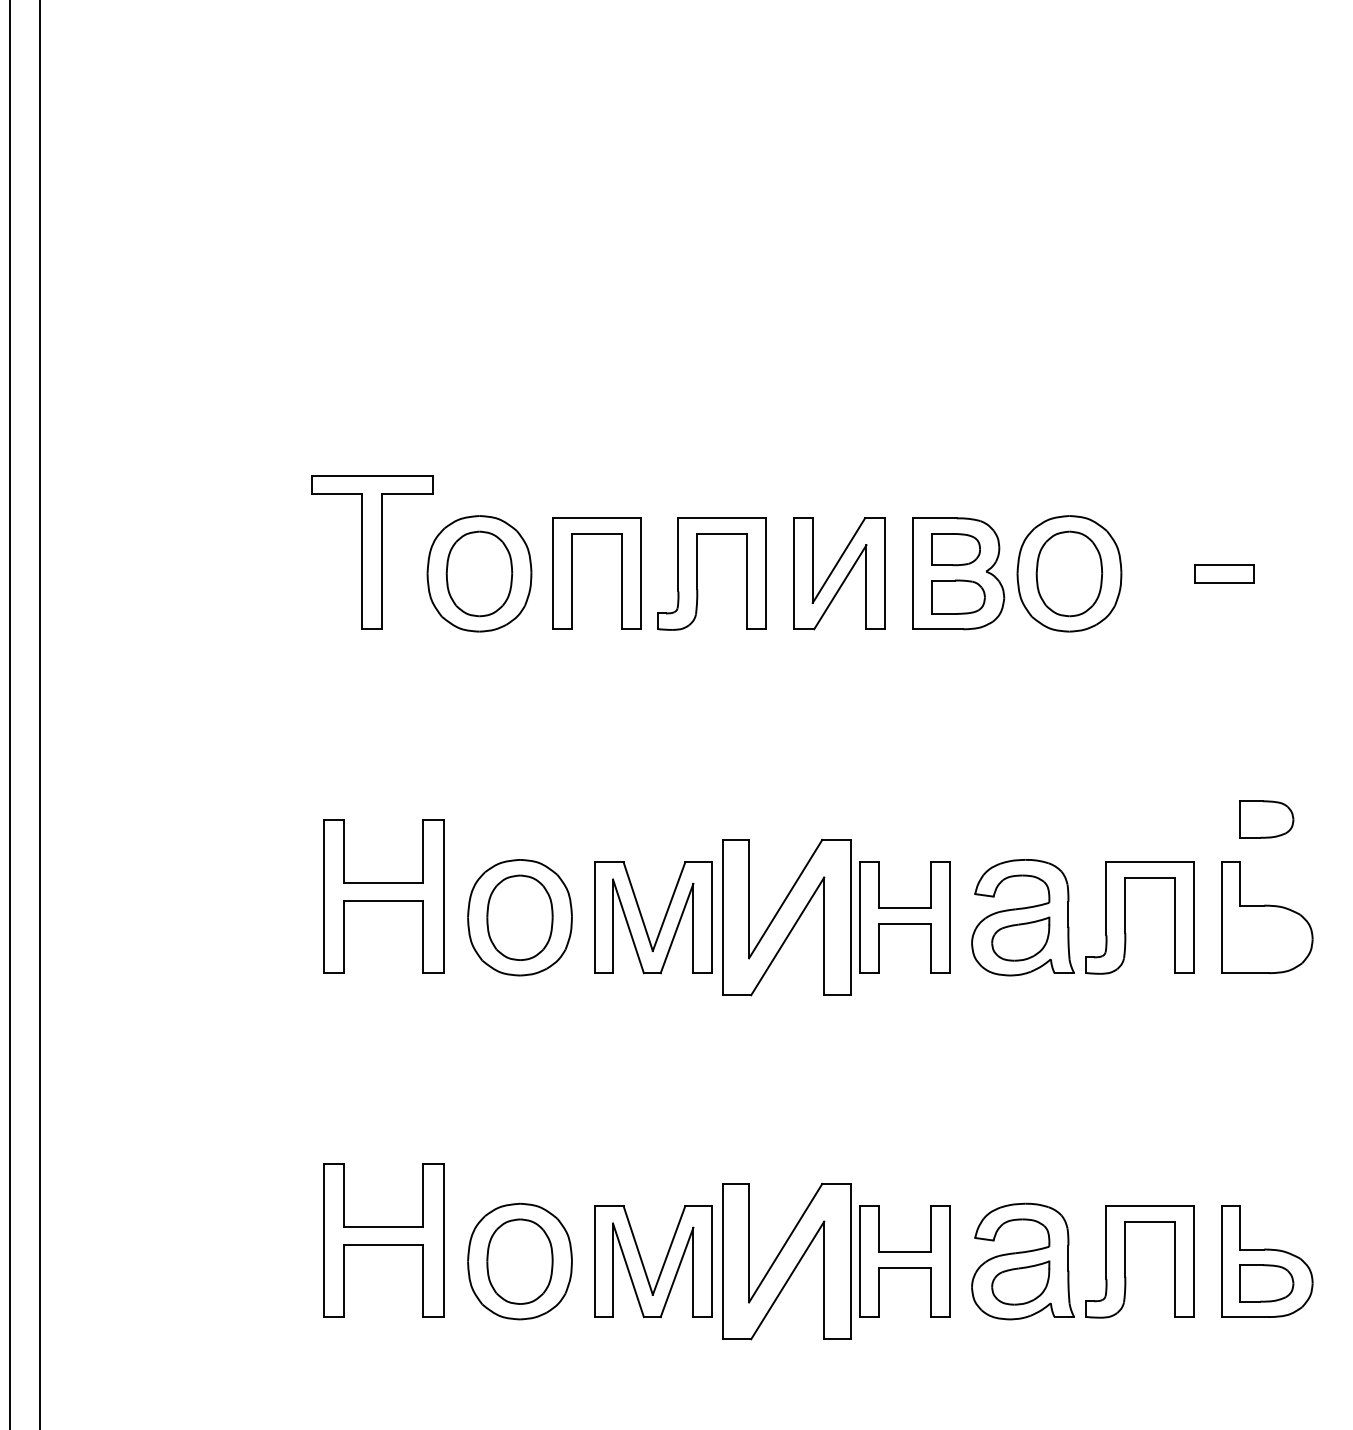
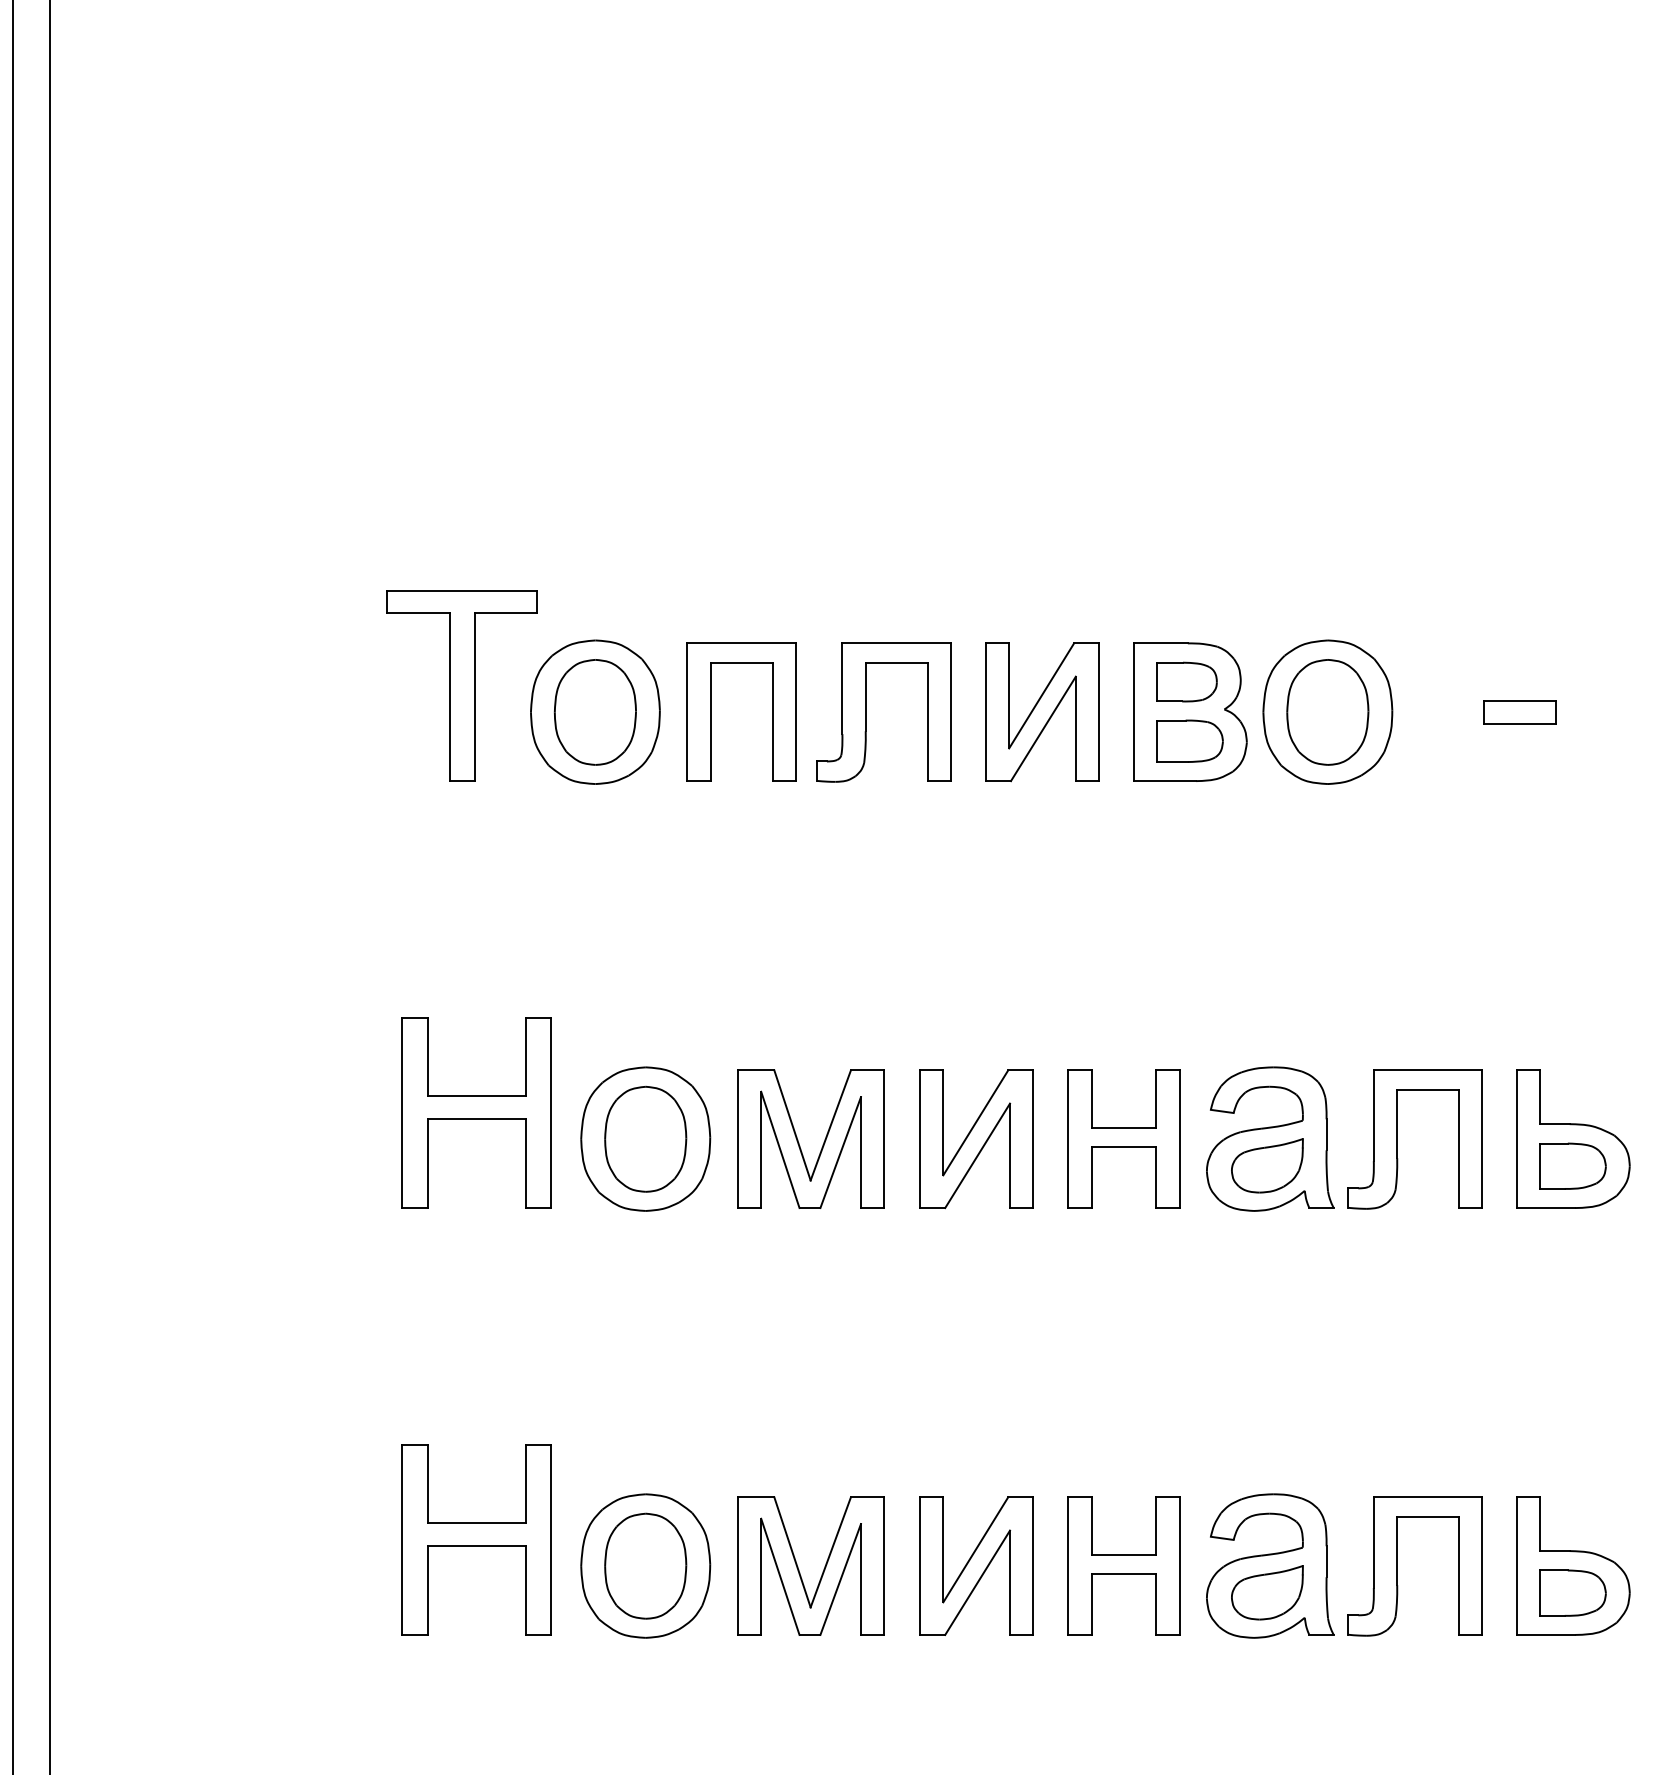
part: (1266, 818) -> (1572, 1165), moved
part: (786, 917) -> (976, 1139), size x0.71
part: (786, 1261) -> (976, 1565), size x0.71

